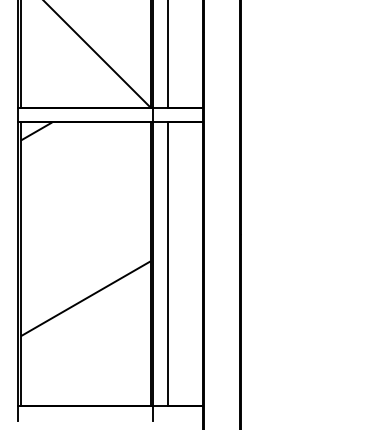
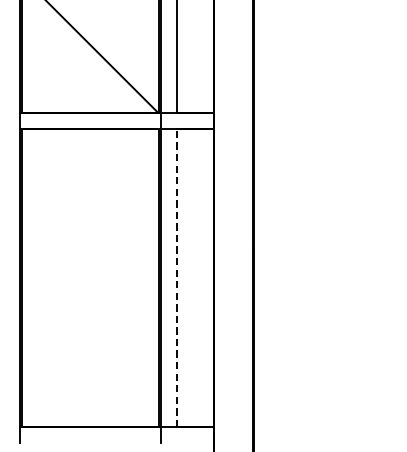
hatch: (85, 229) -> (90, 241), removed
line: (167, 264) -> (176, 277), solid -> dashed

